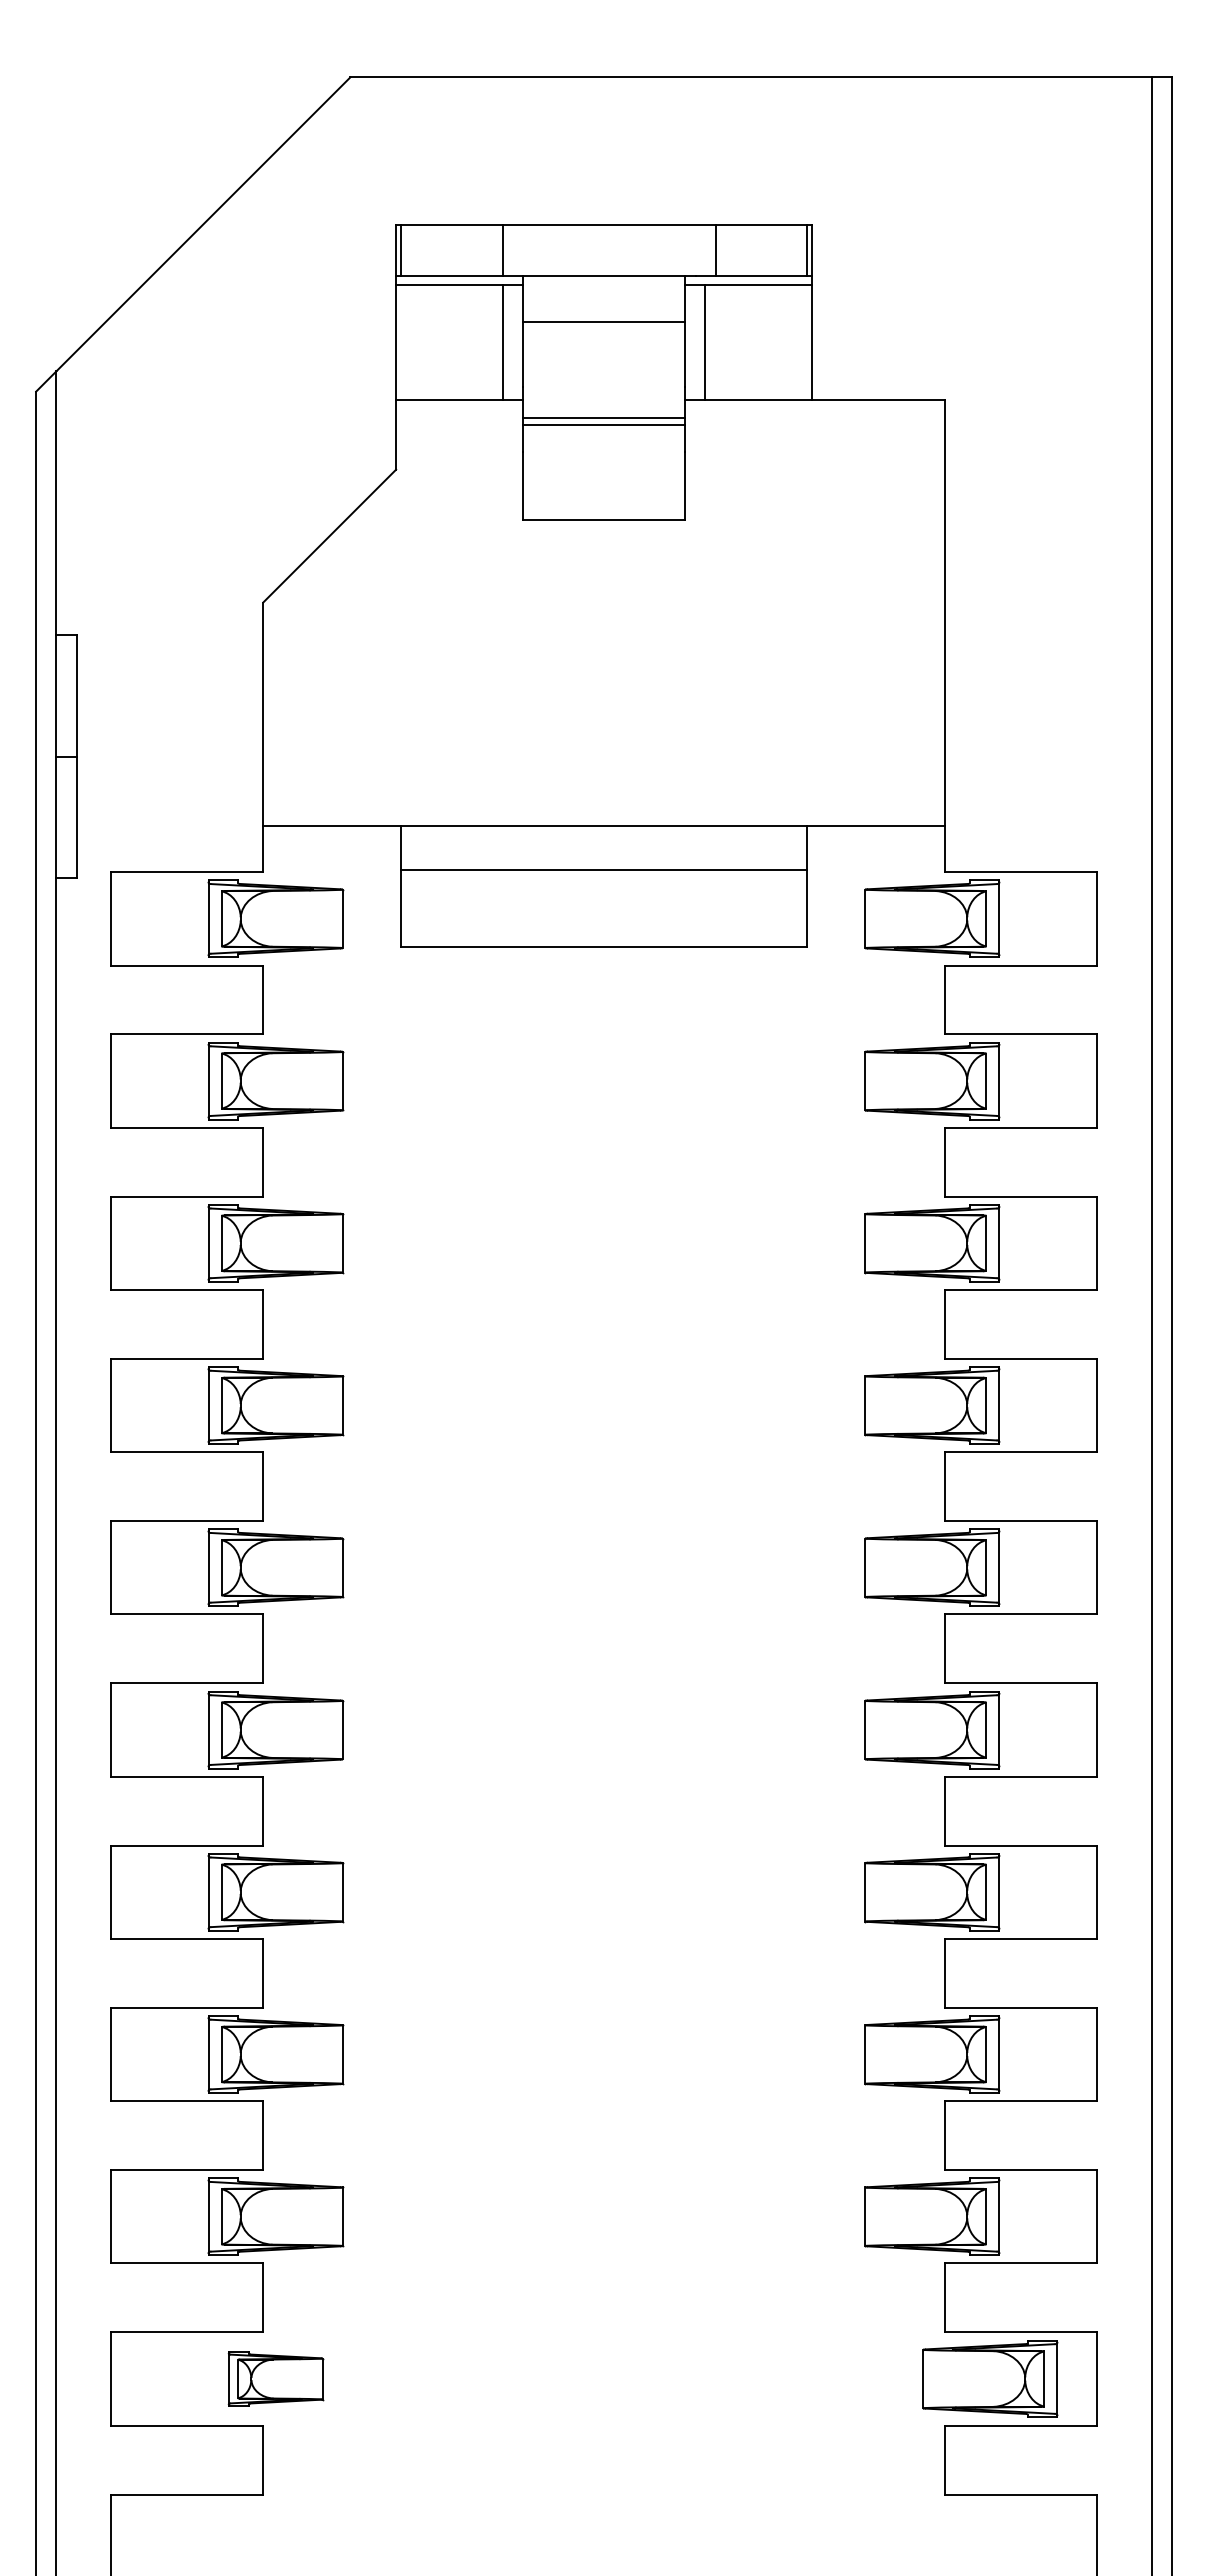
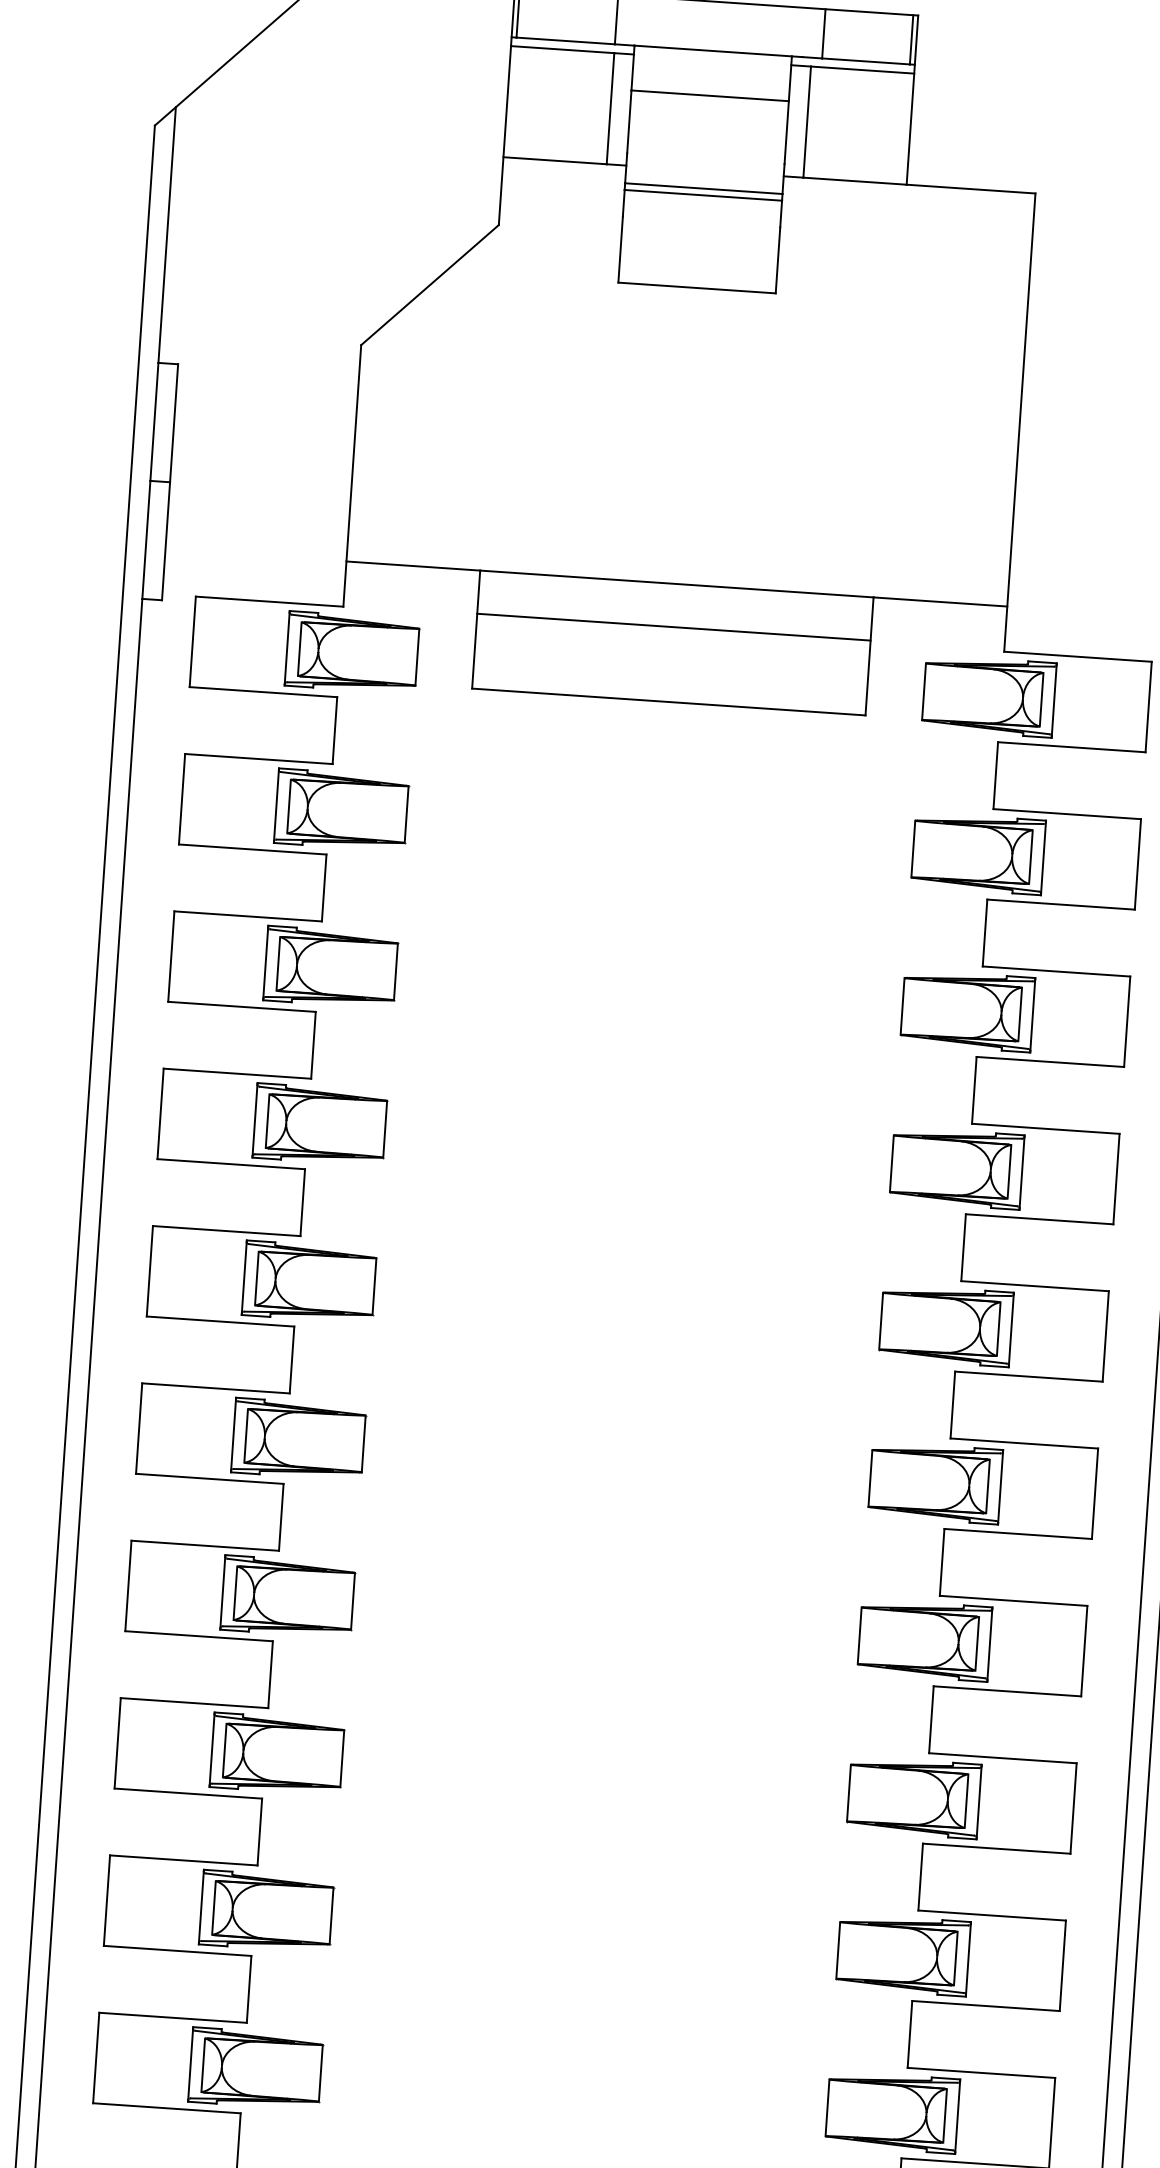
part: (275, 2378) -> (255, 2068), size x1.43
part: (990, 2378) -> (892, 2111), moved

